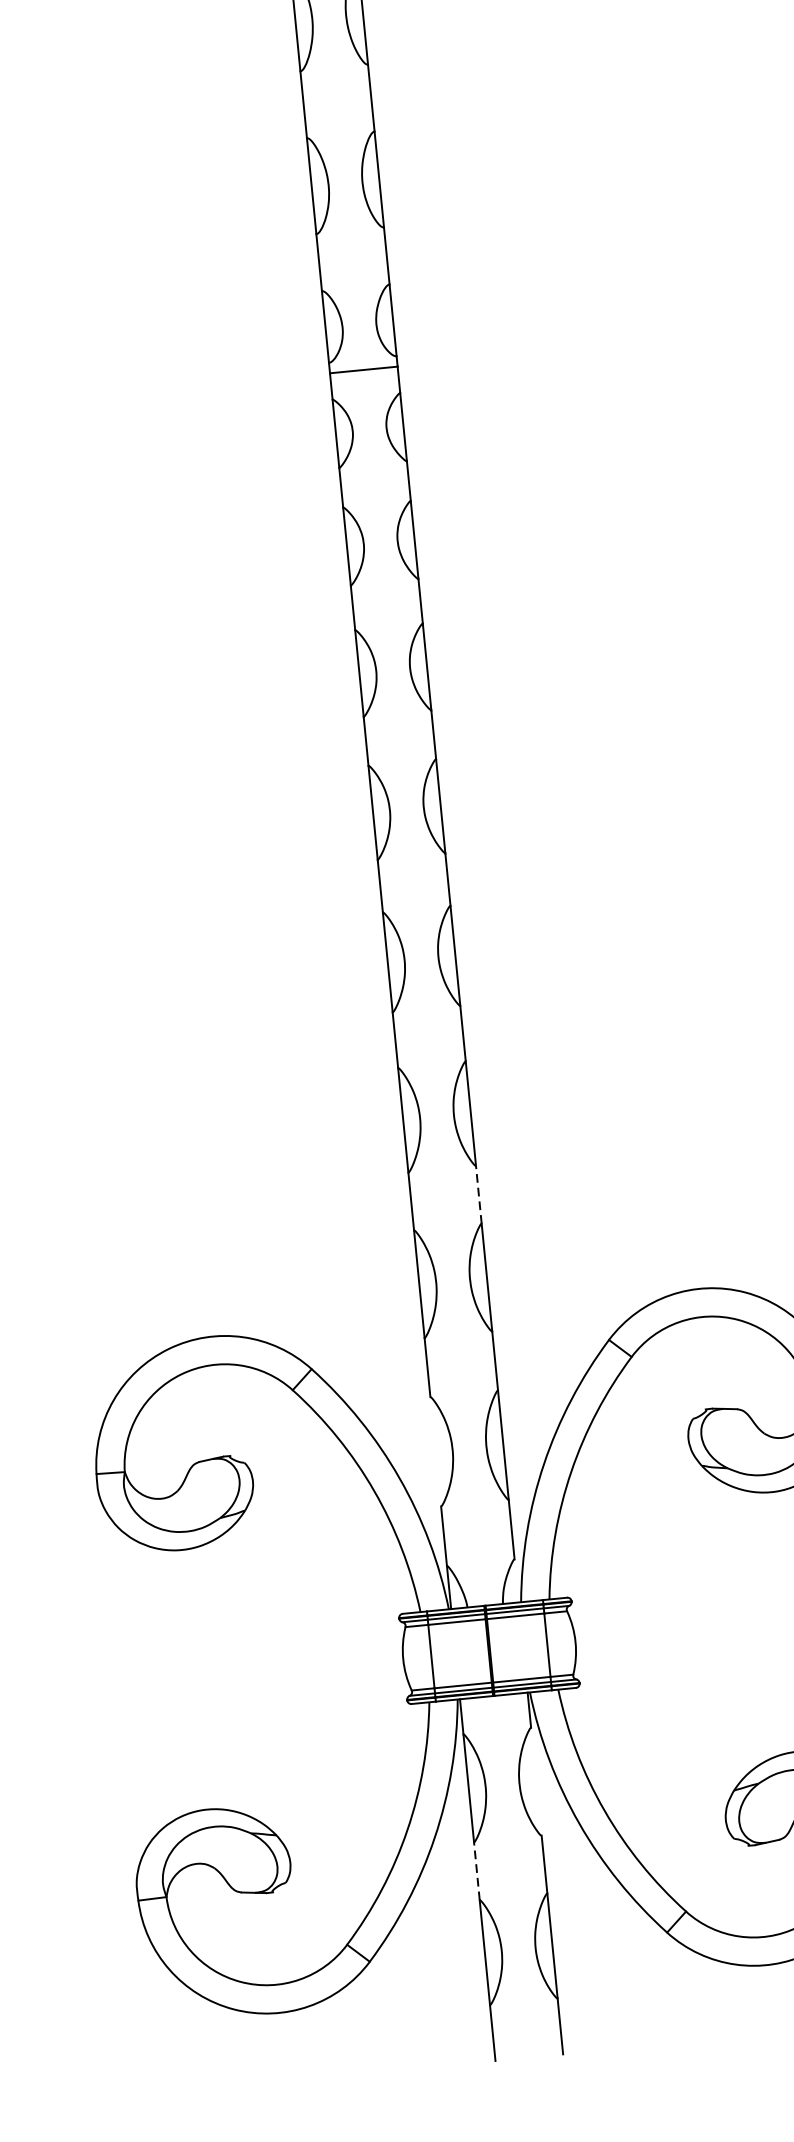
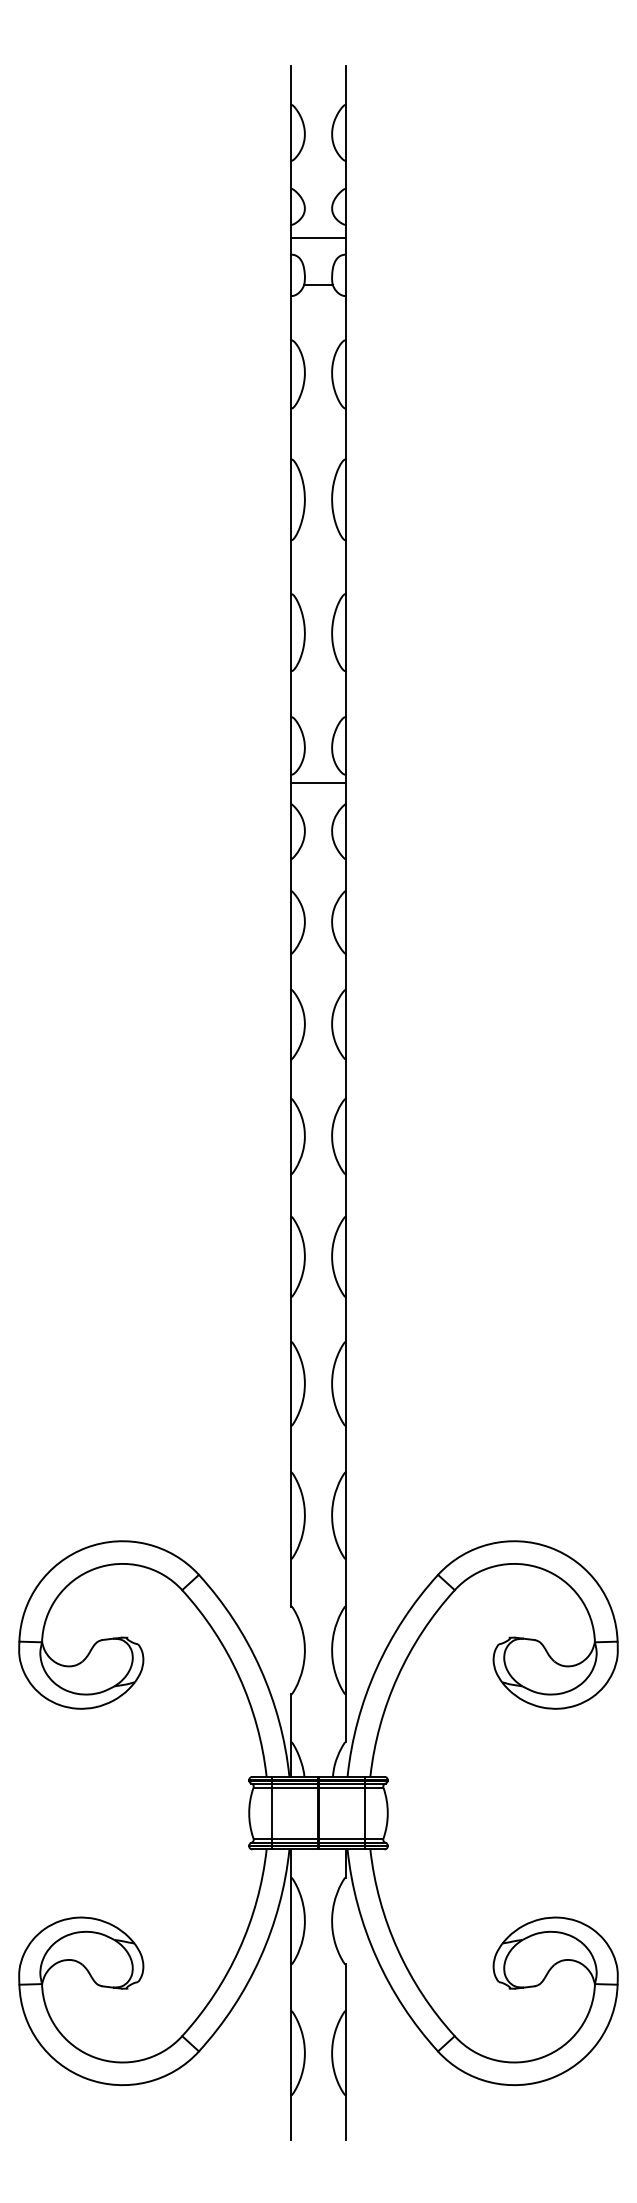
line: (478, 1194) -> (345, 1448), dashed -> solid
line: (477, 1870) -> (291, 1987), dashed -> solid

